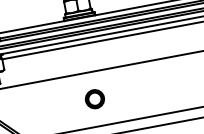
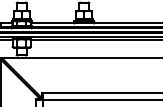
part: (93, 98) -> (83, 75), removed

